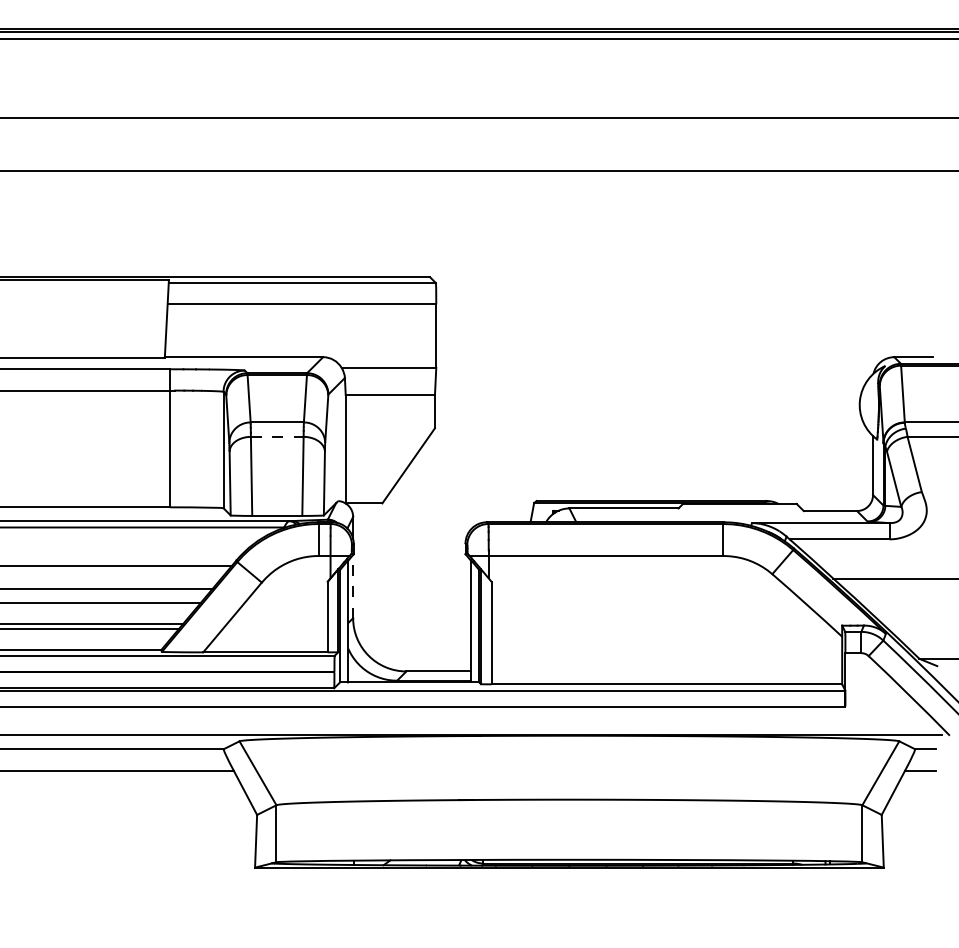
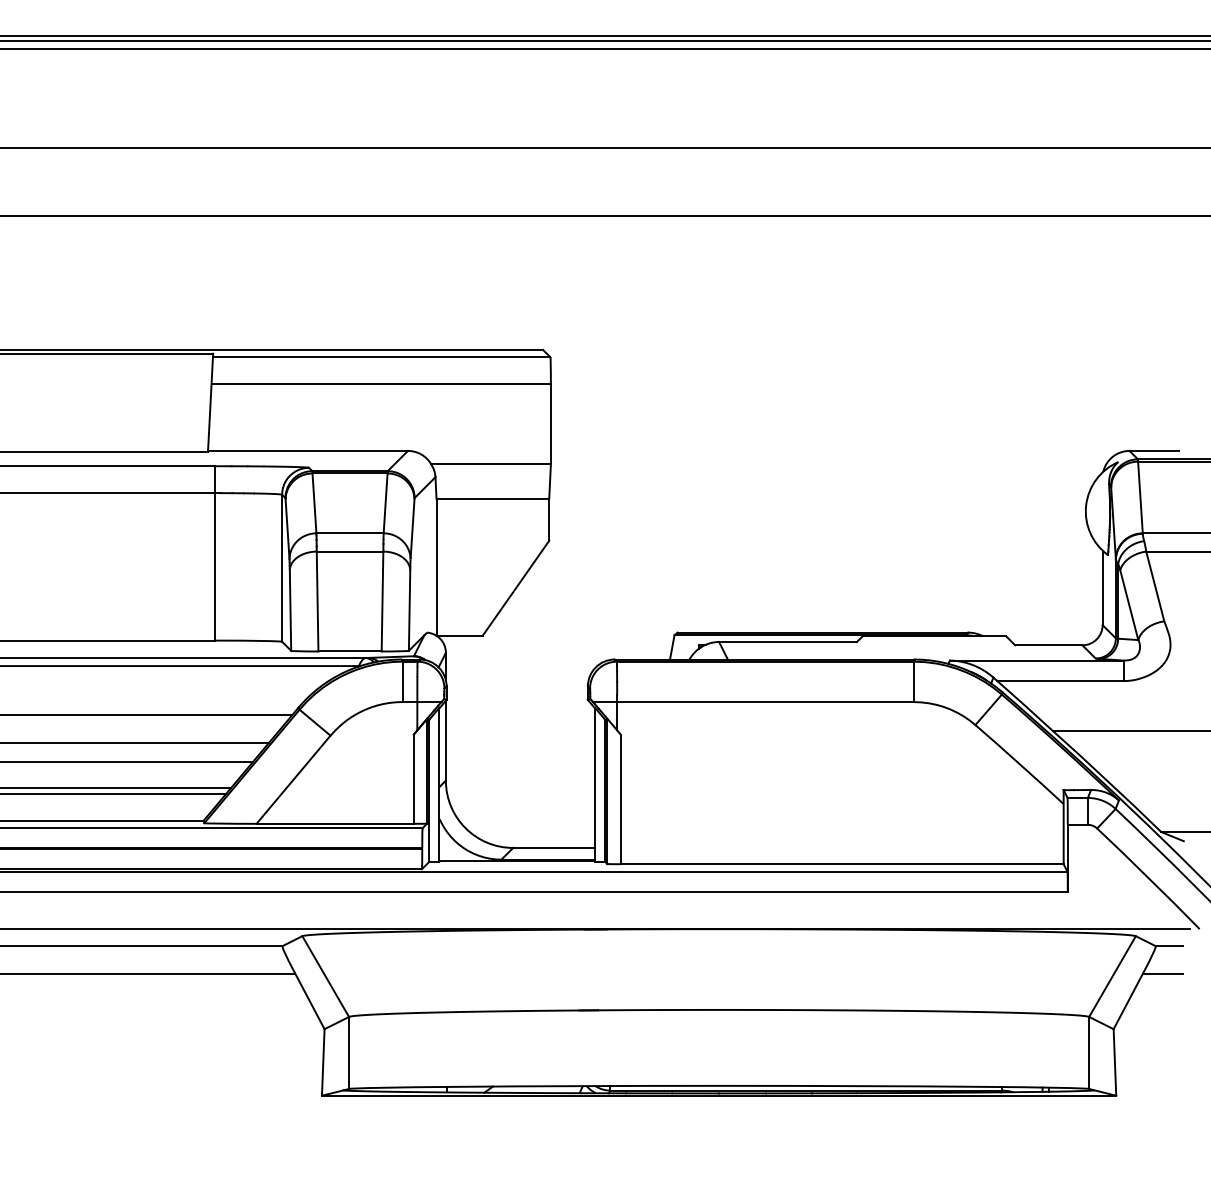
line: (277, 436) -> (350, 551), dashed -> solid
line: (352, 586) -> (445, 740), dashed -> solid

